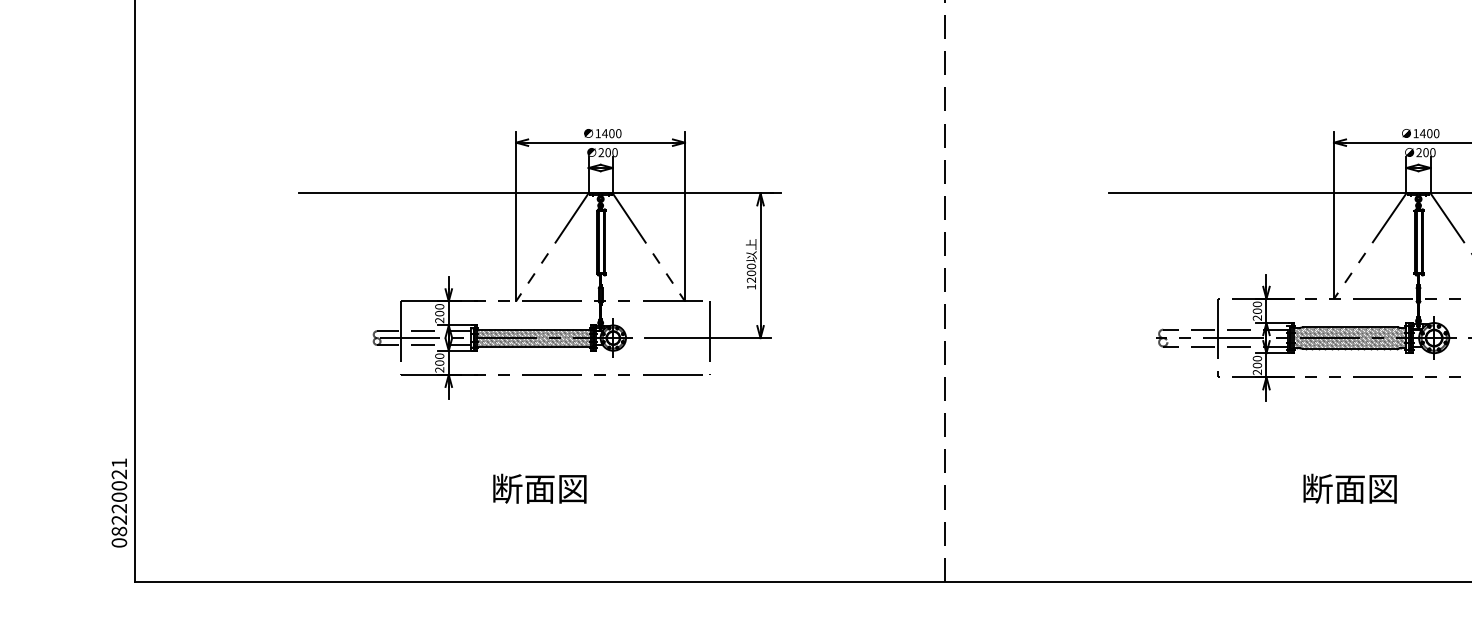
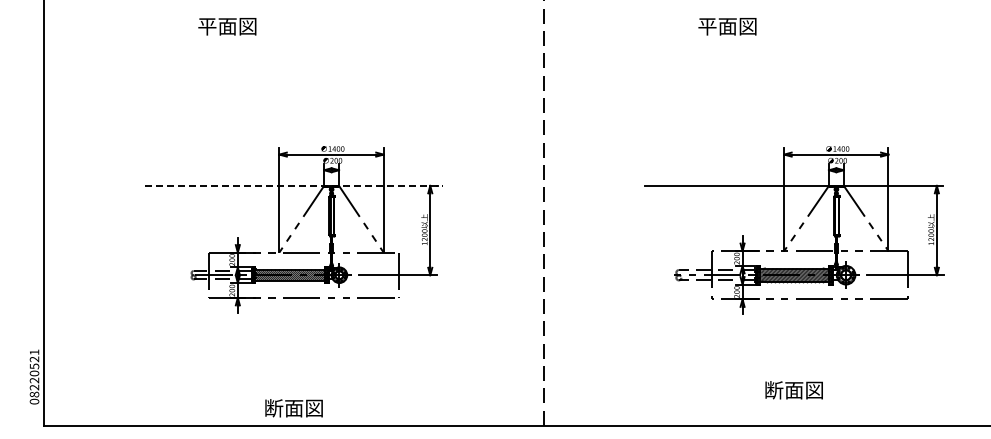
line: (540, 192) -> (294, 185), solid -> dashed
text: (119, 485) -> (34, 366), 08220021 -> 08220521
text: (538, 489) -> (293, 408), moved
text: (1348, 489) -> (793, 390), moved

